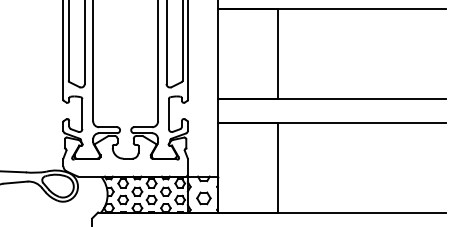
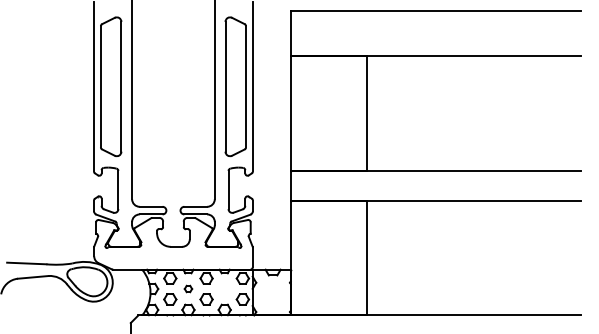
part: (137, 191) -> (188, 288), size x0.6
part: (165, 191) -> (224, 288), removed
part: (203, 198) -> (272, 297), removed

